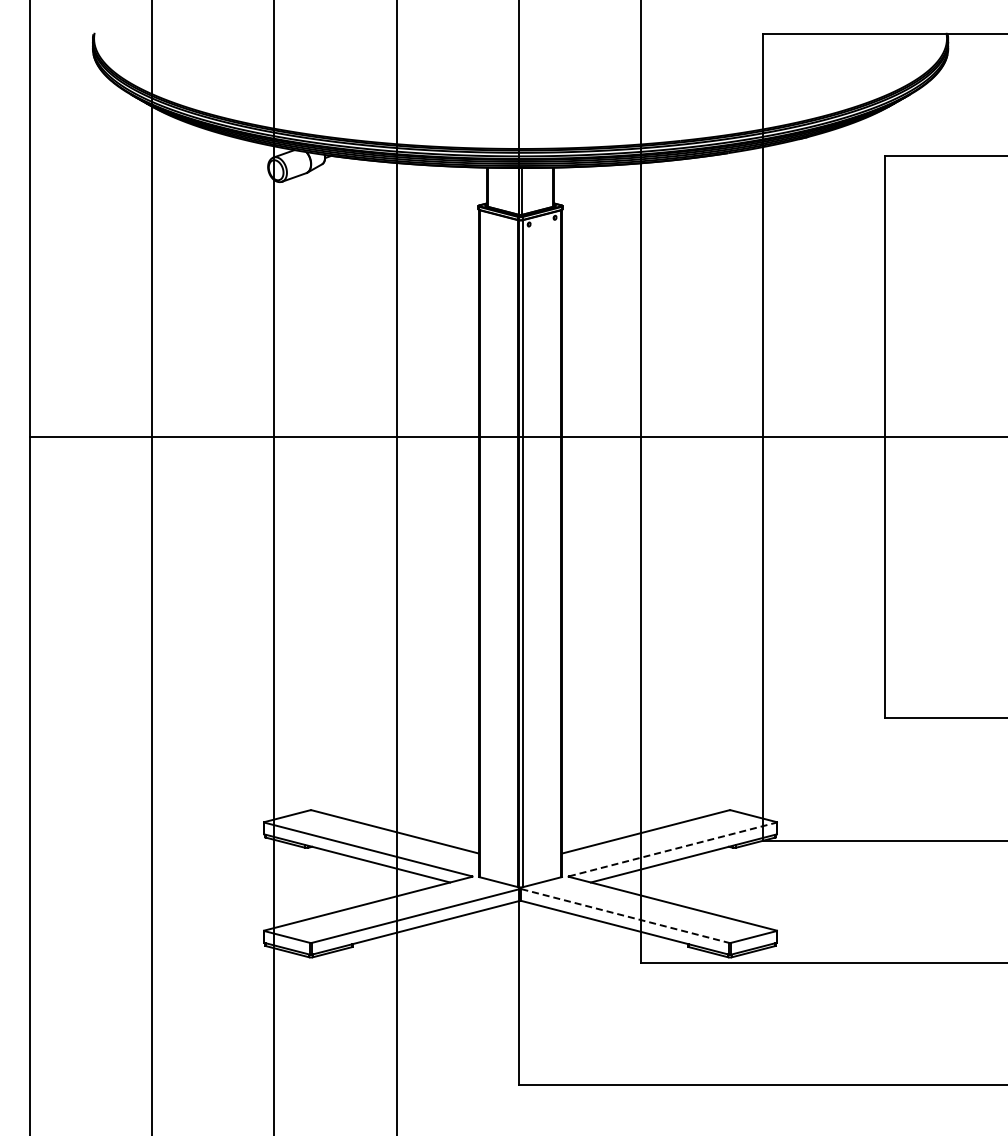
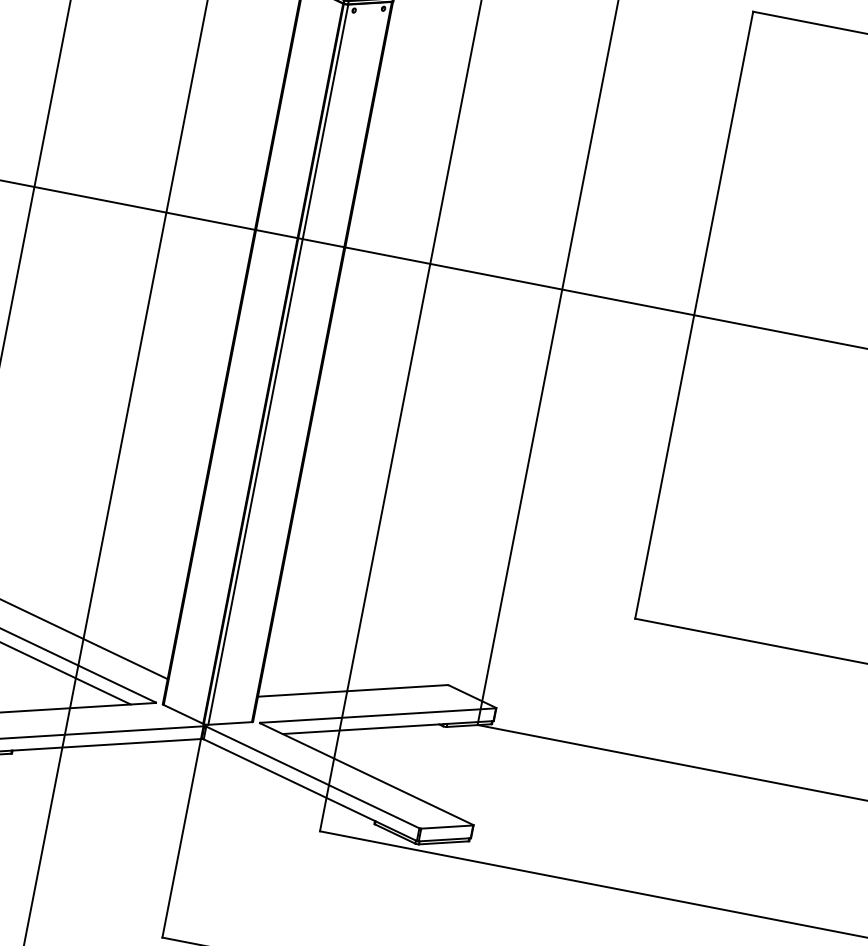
line: (673, 849) -> (378, 715), dashed -> solid
line: (625, 916) -> (312, 778), dashed -> solid

